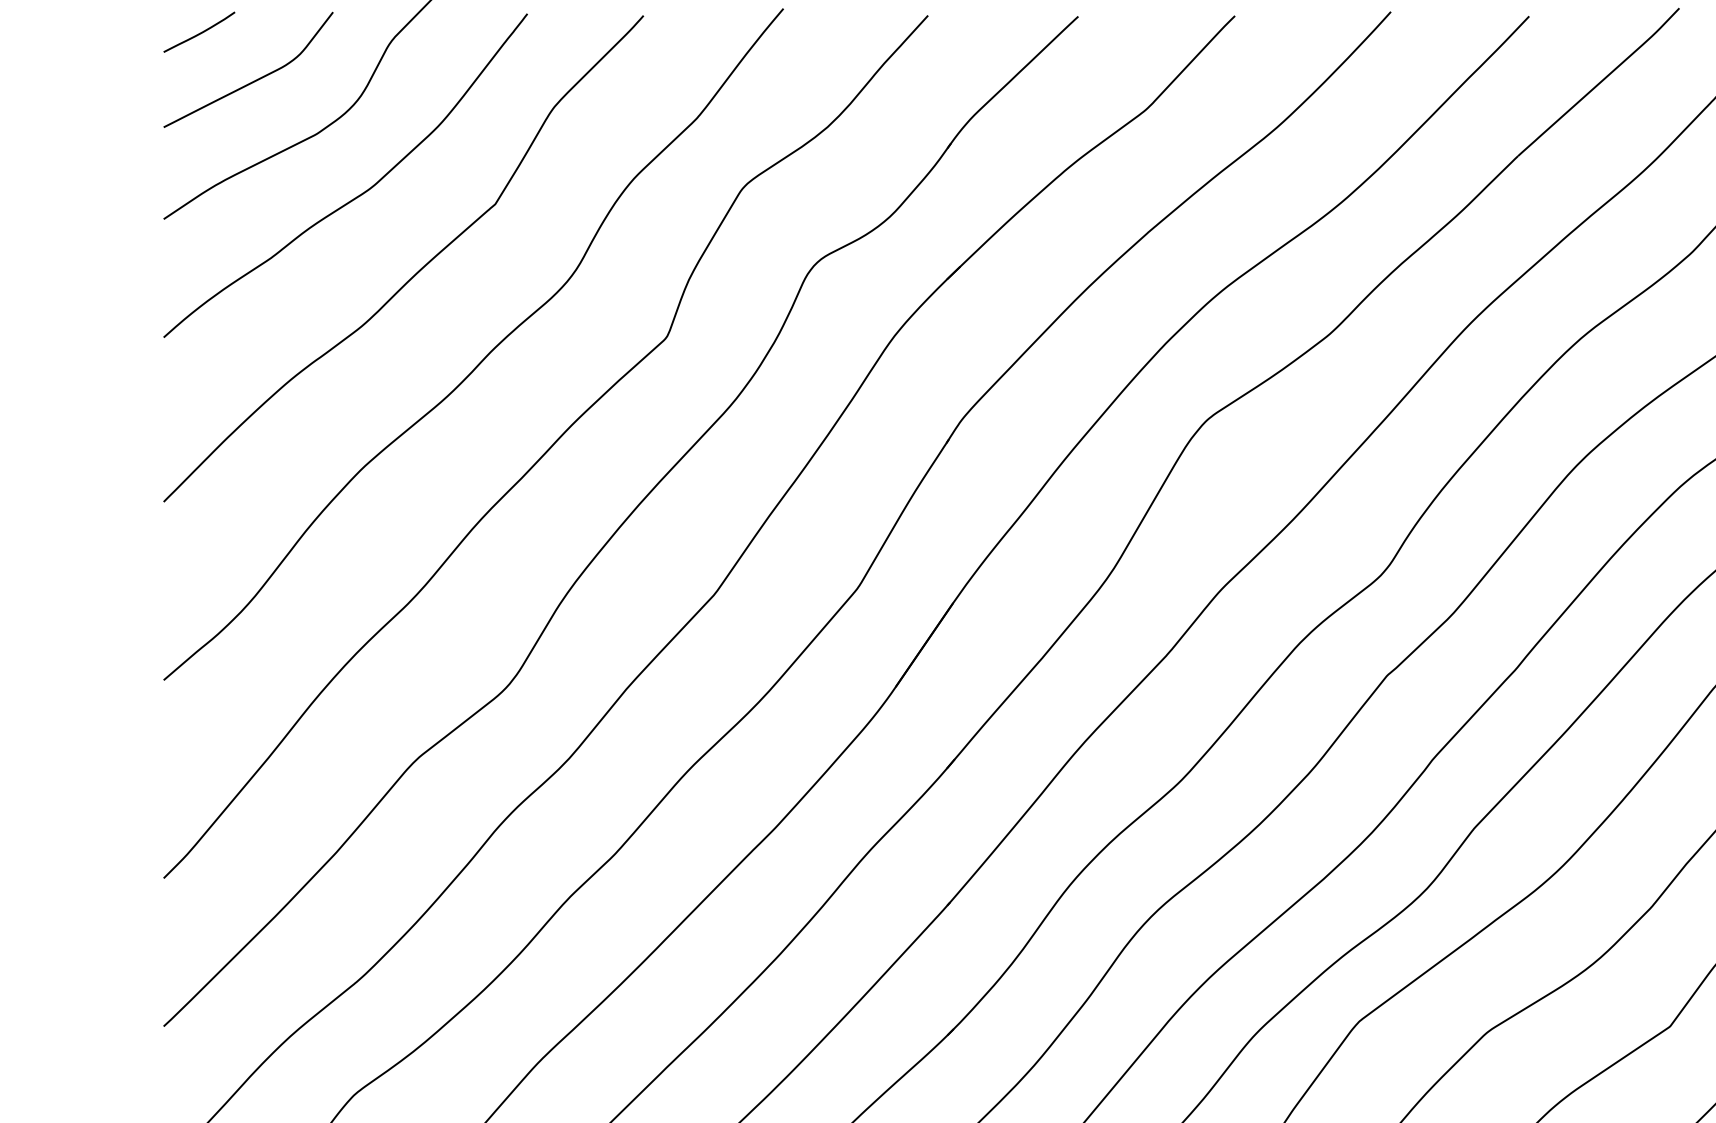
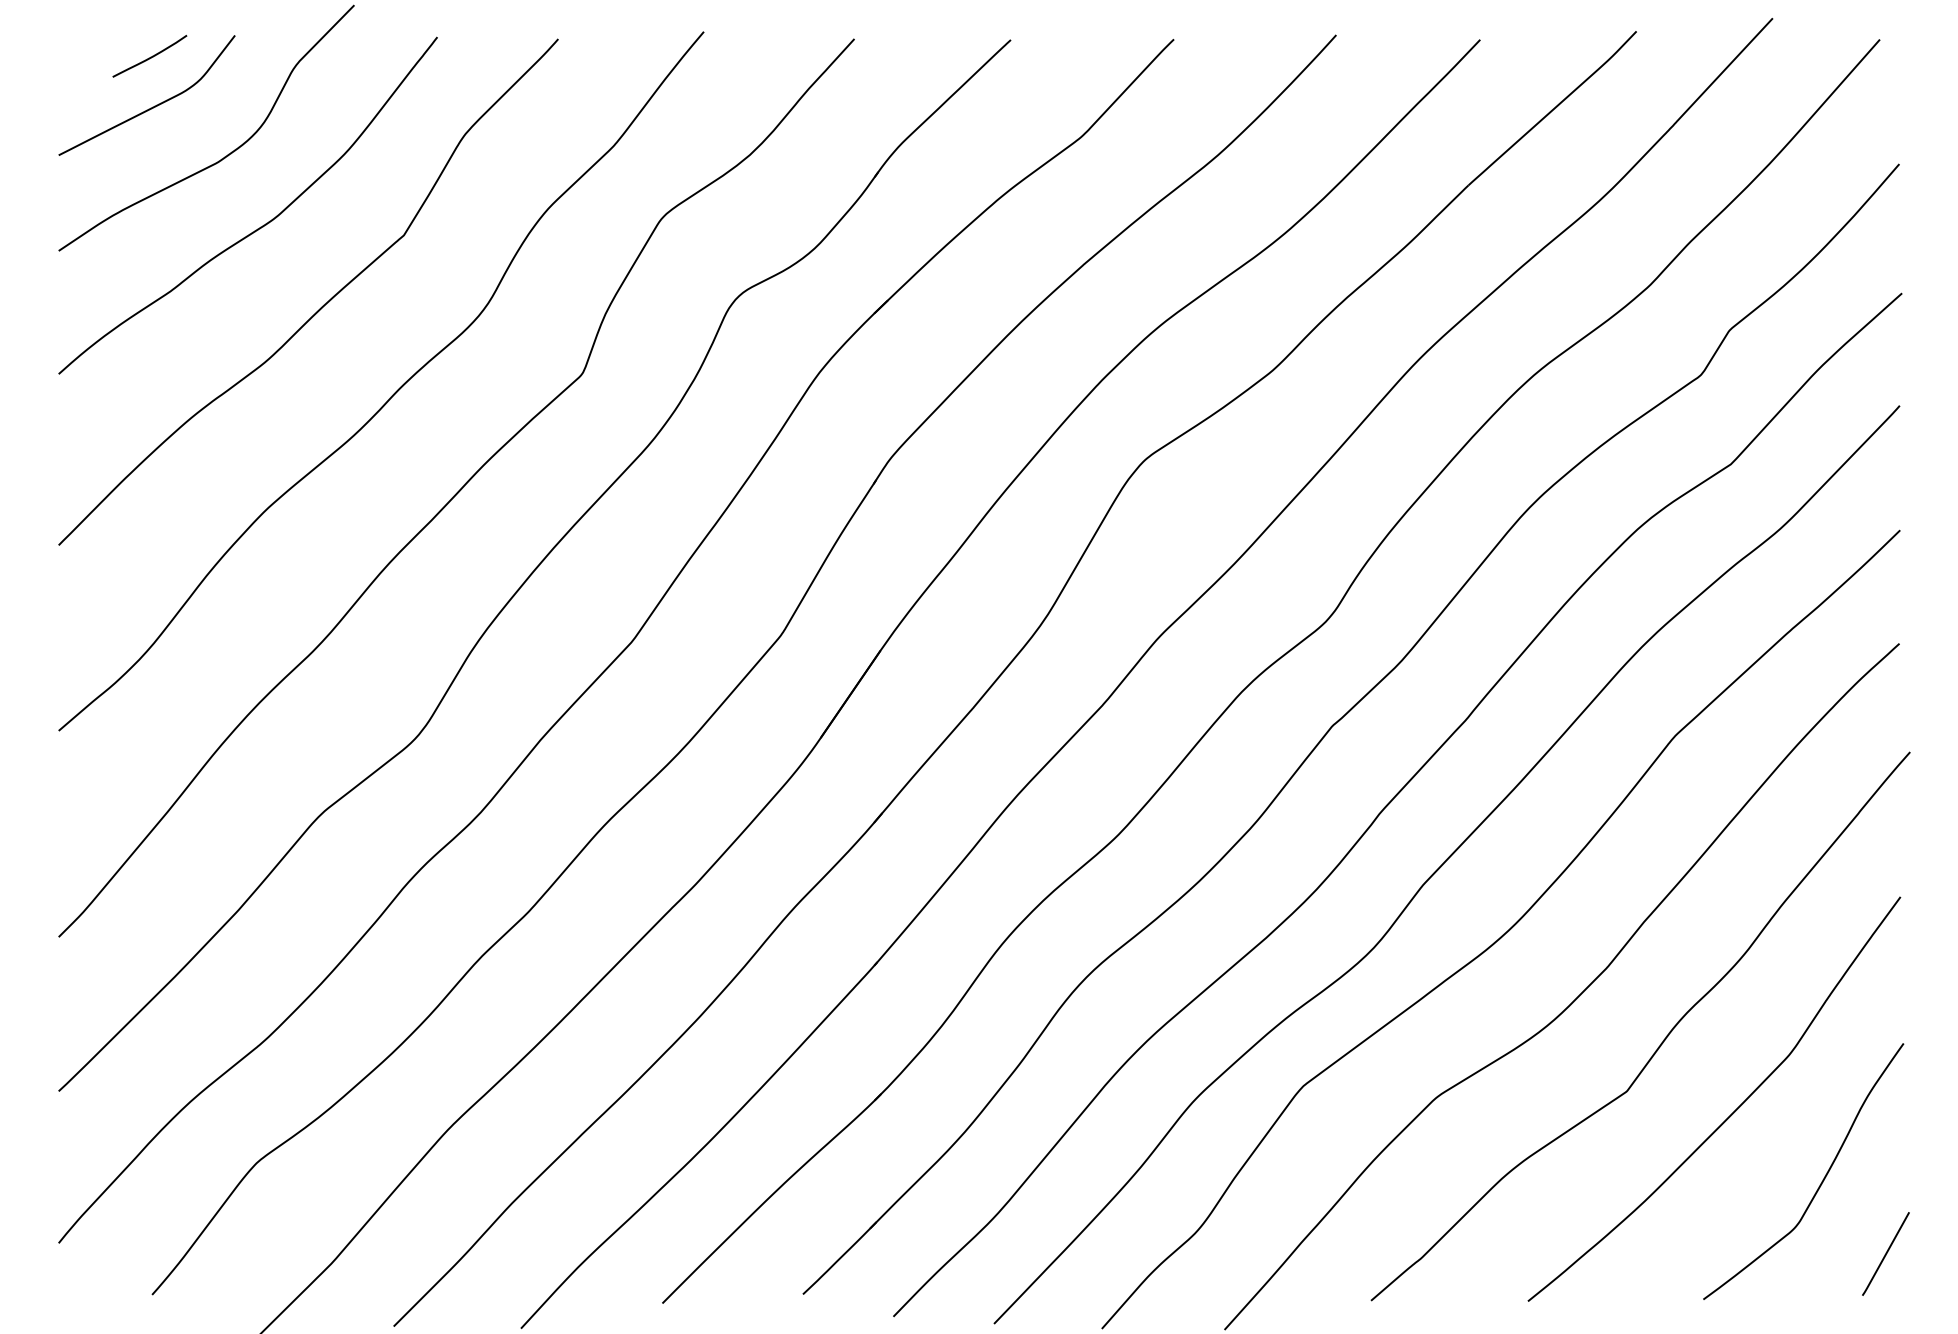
curve: (199, 32) -> (150, 56), moved

